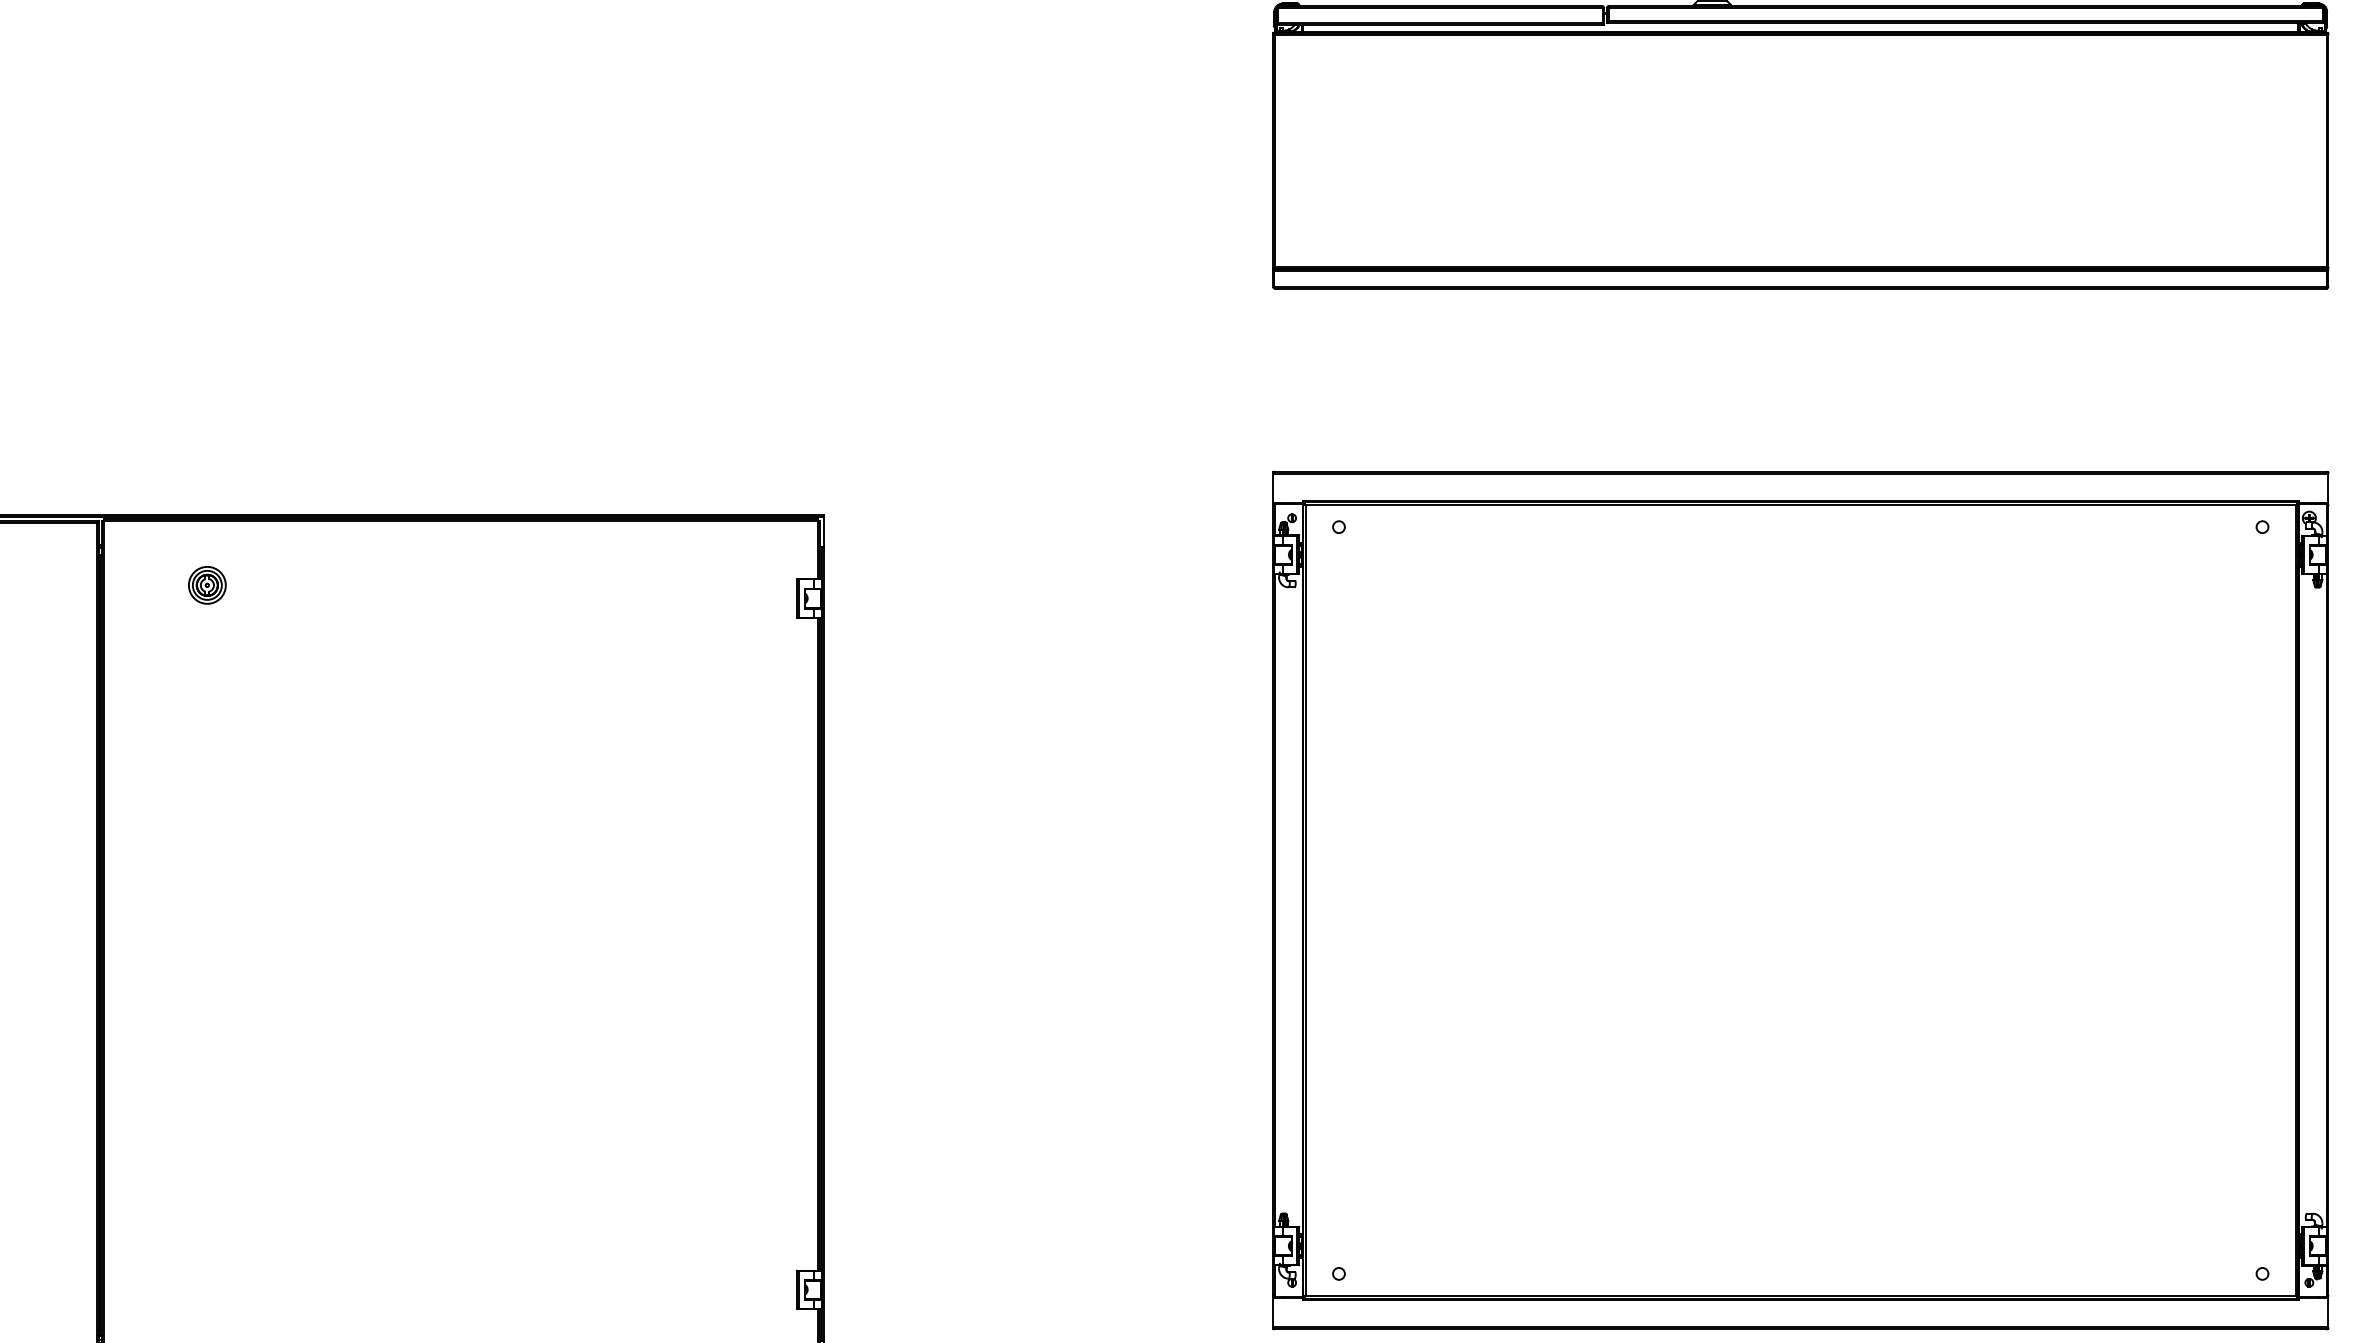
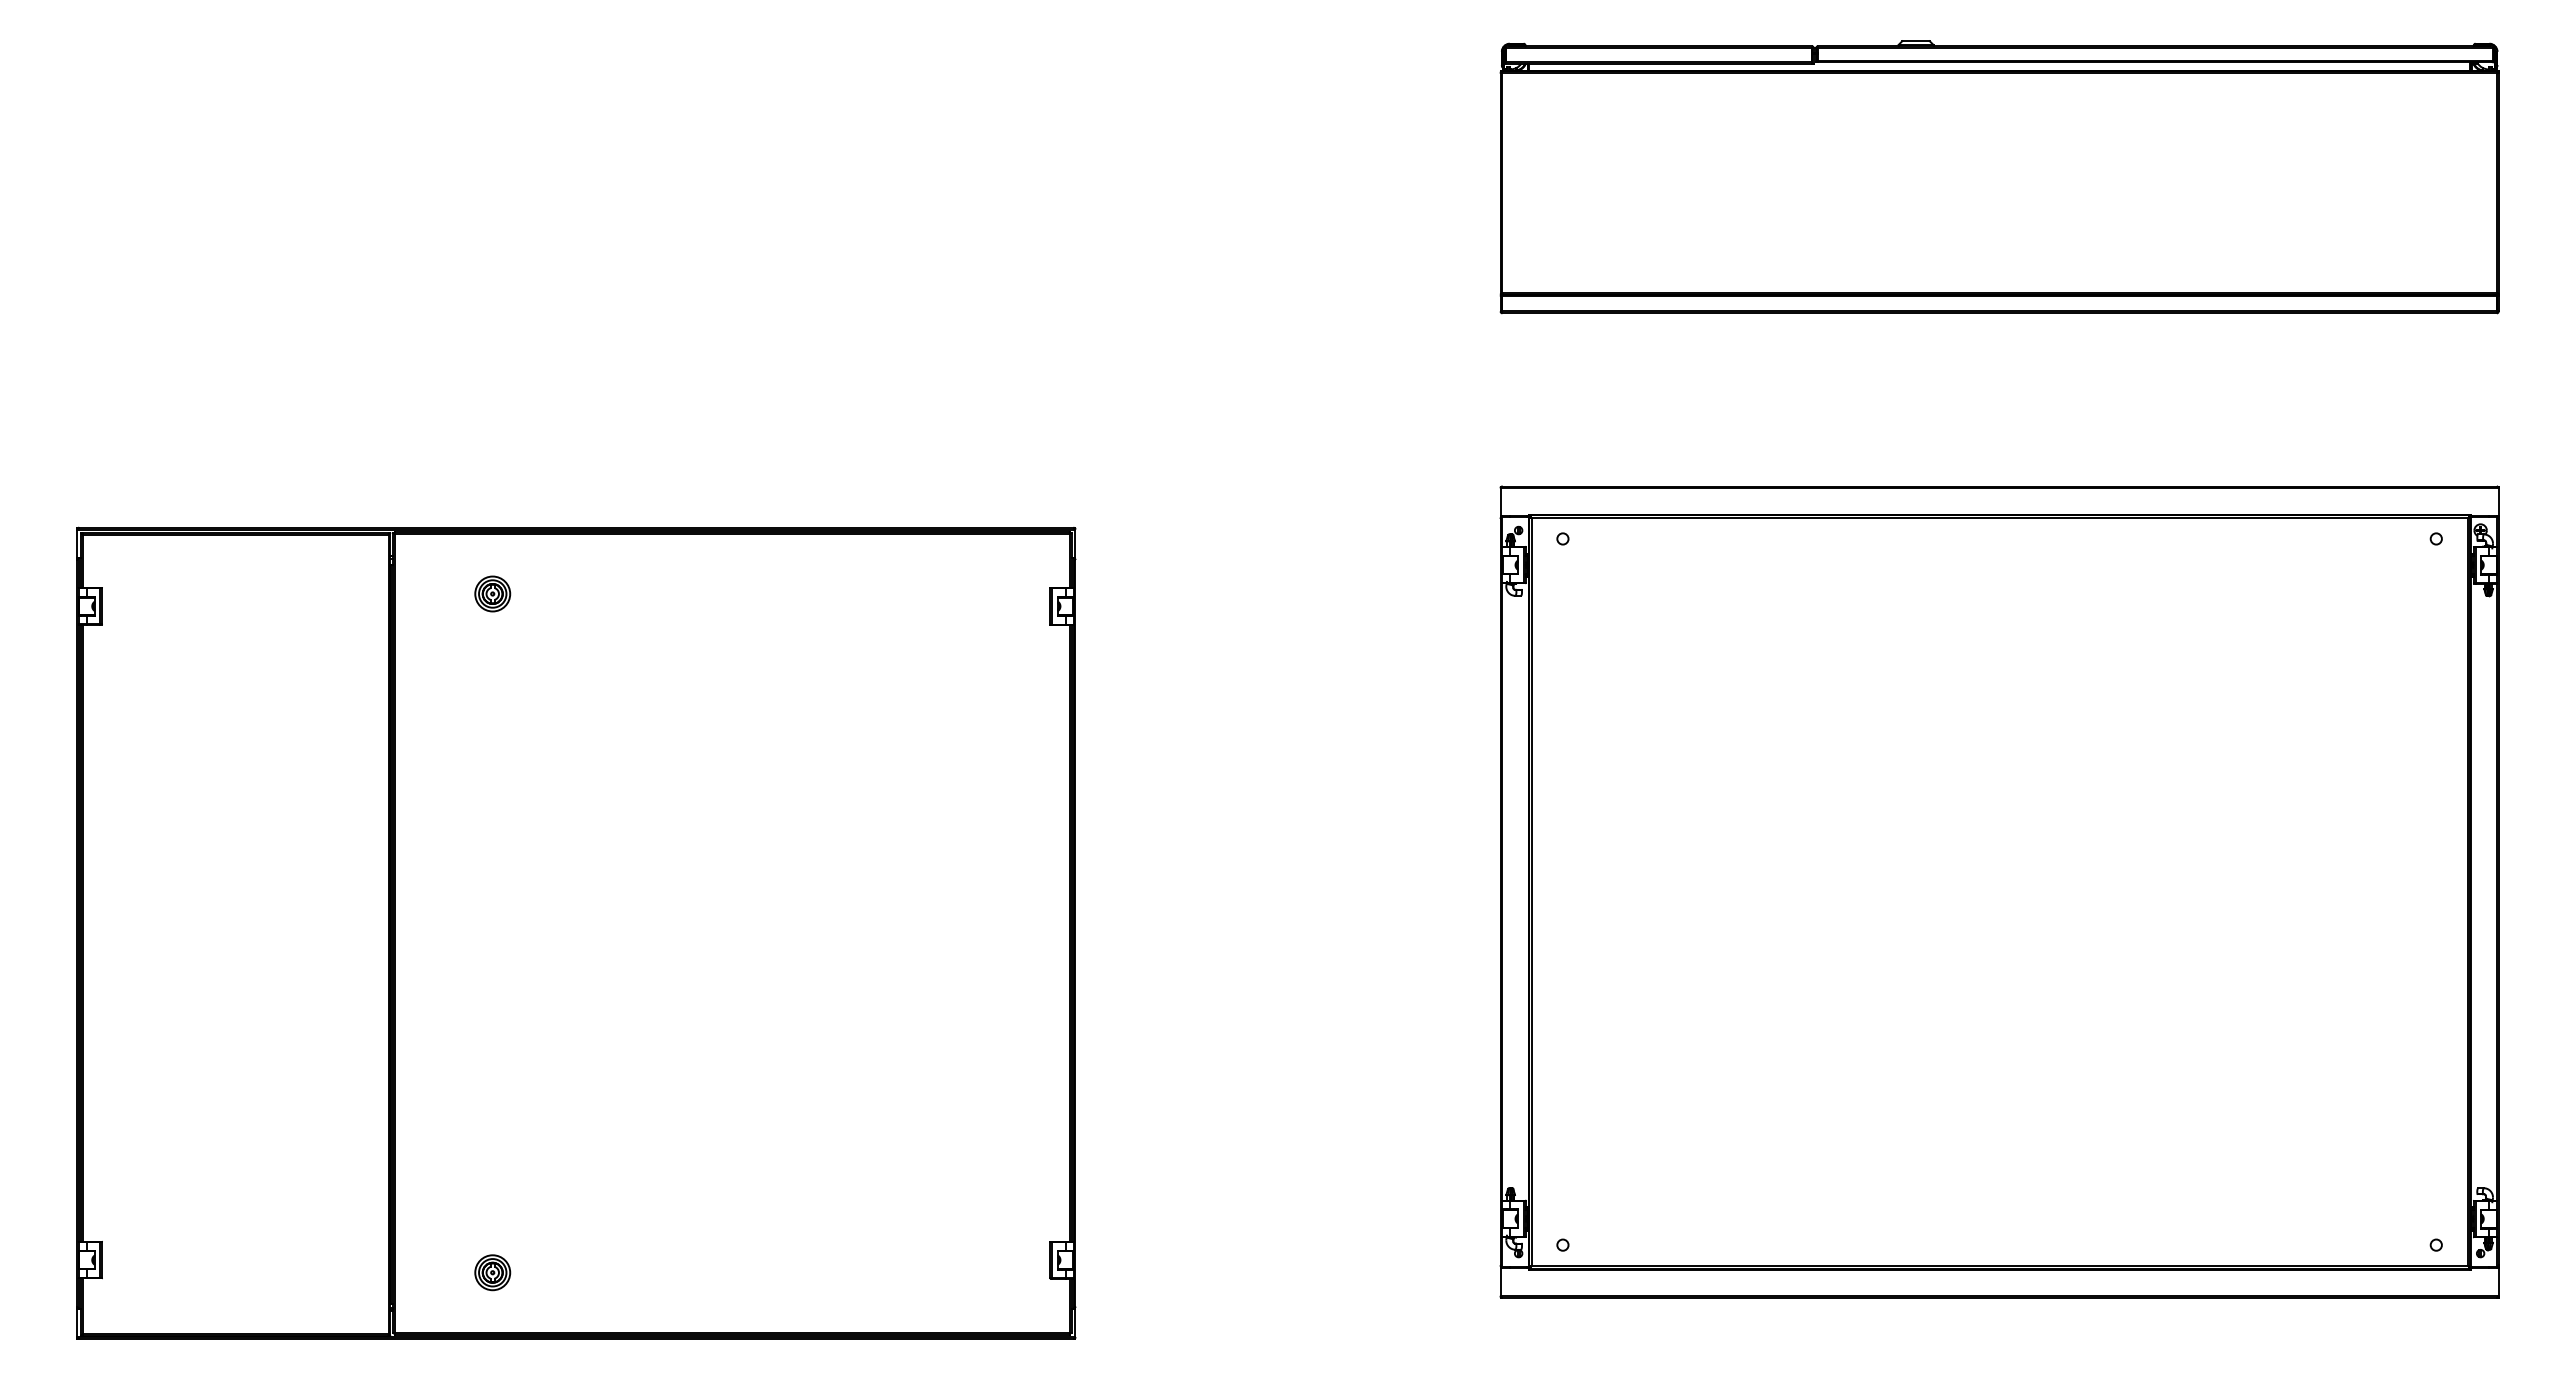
part: (207, 1302) -> (492, 1272), added

